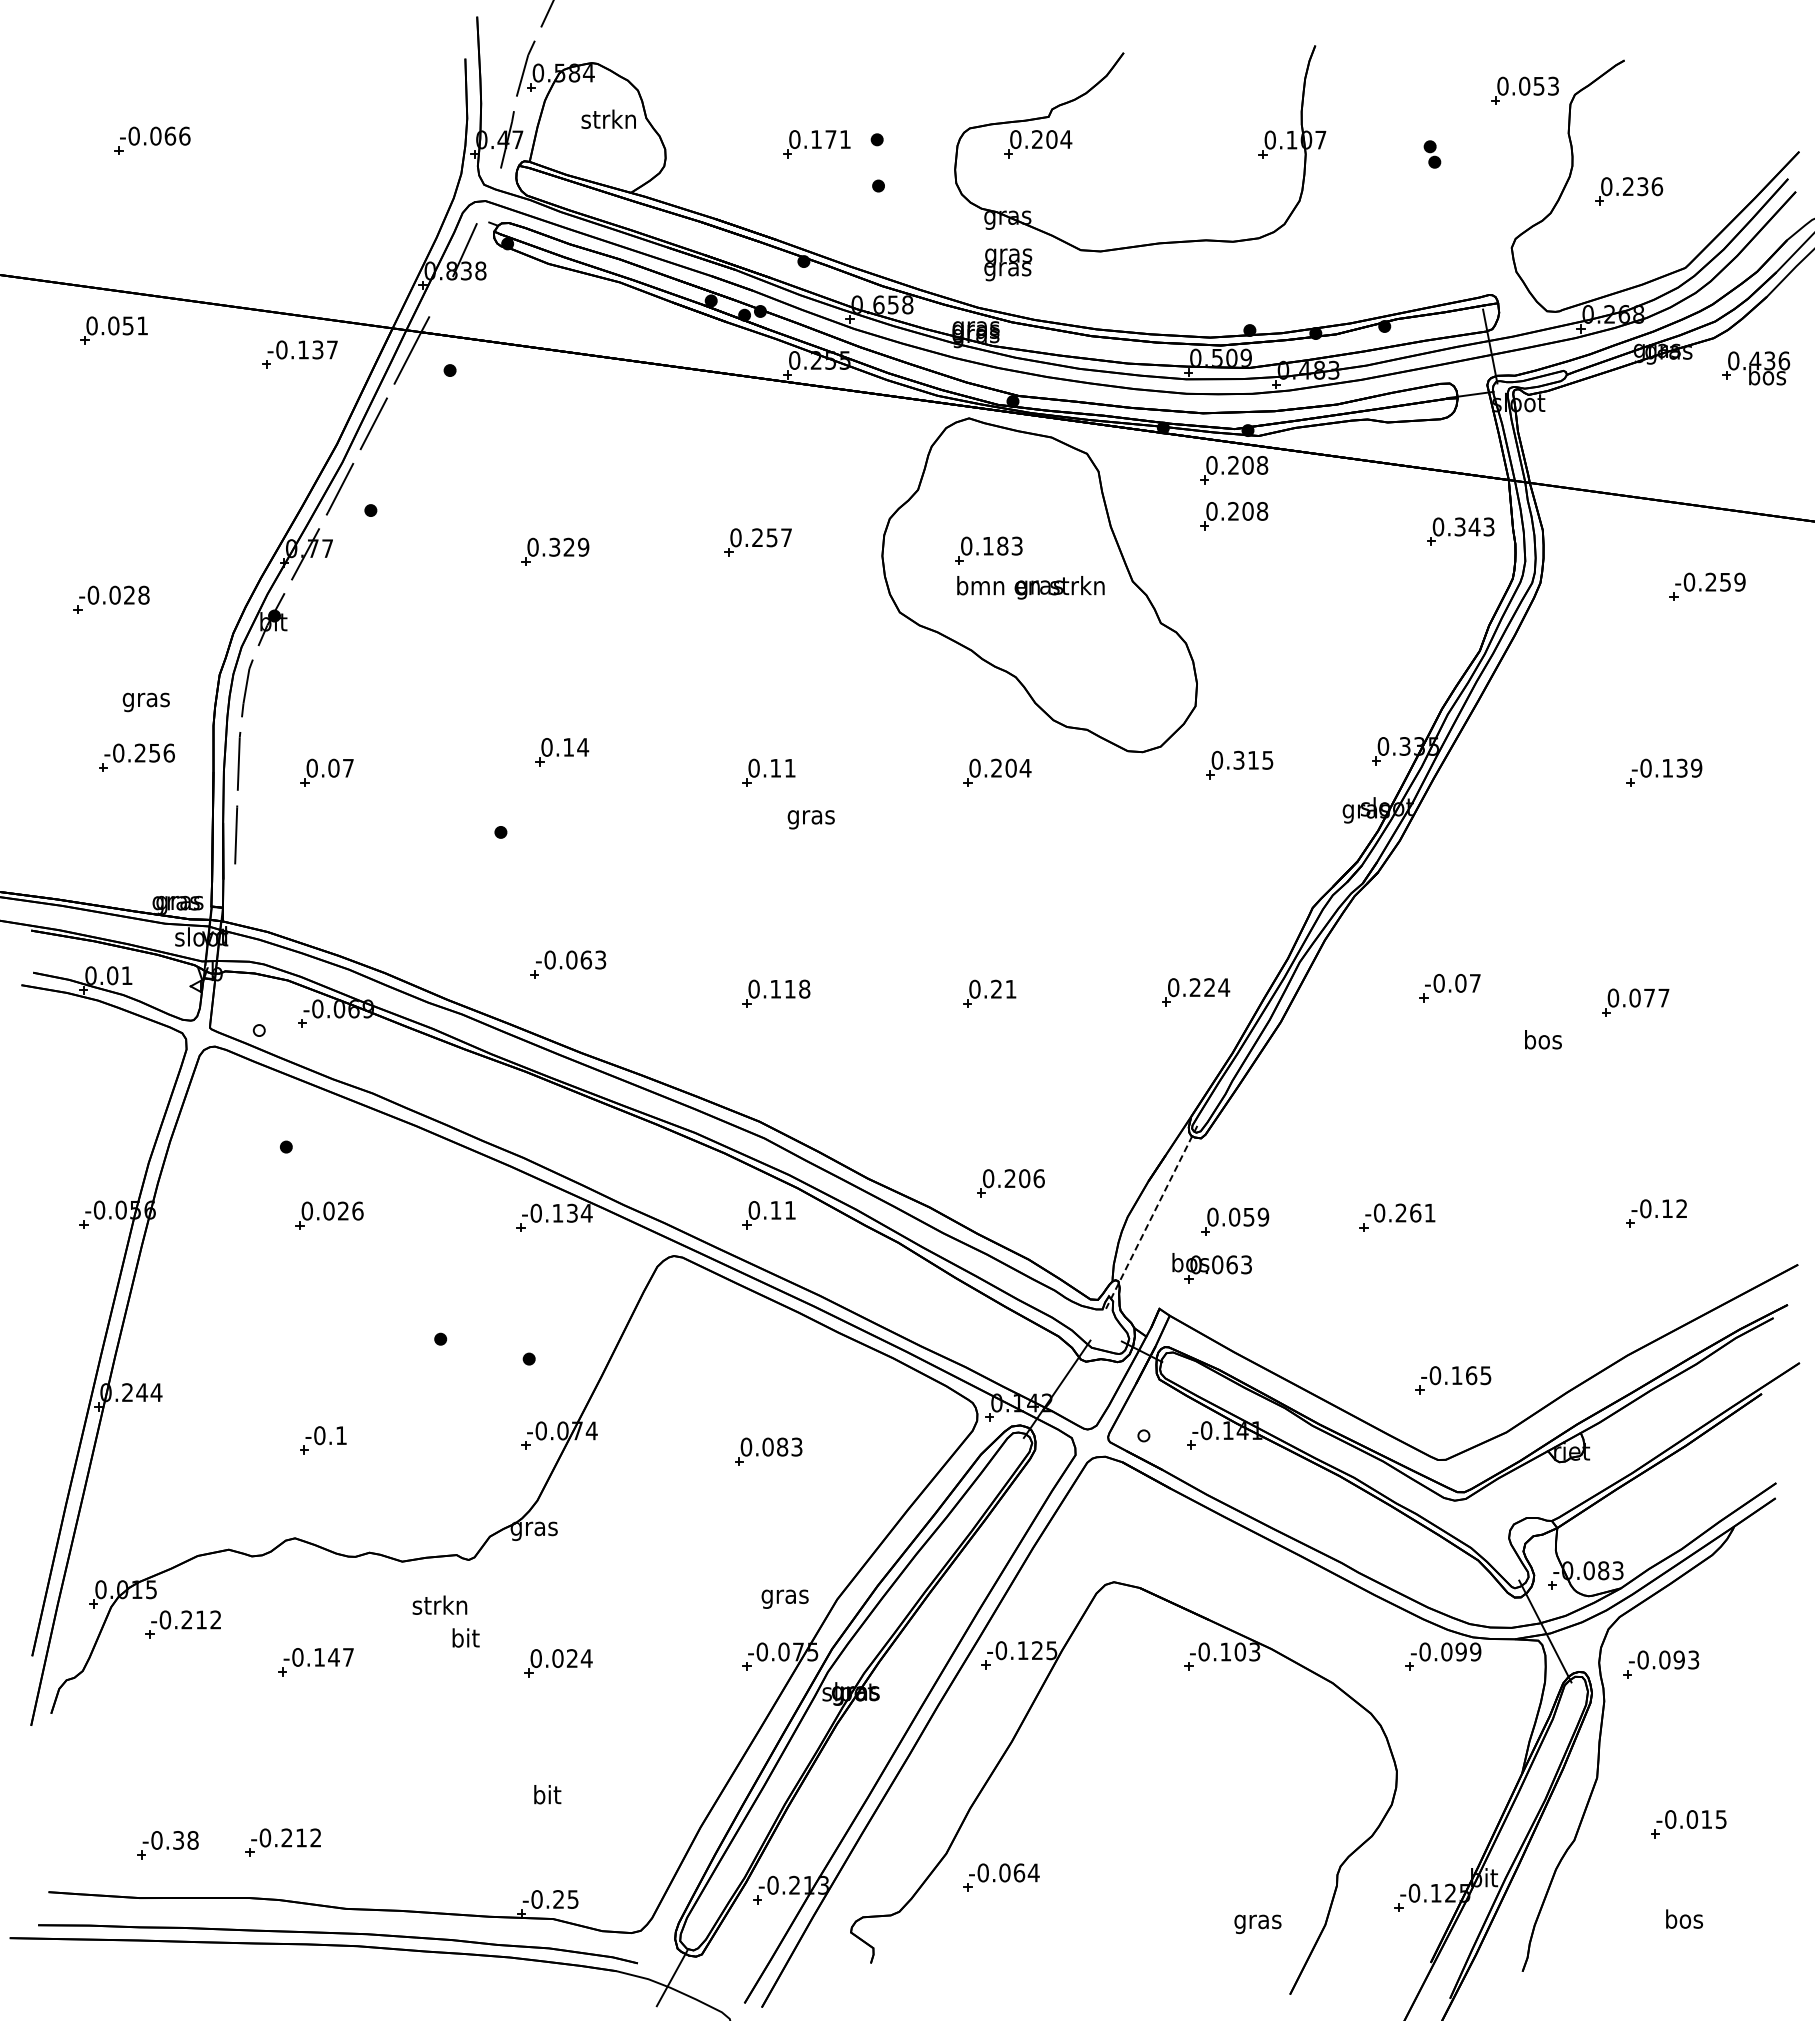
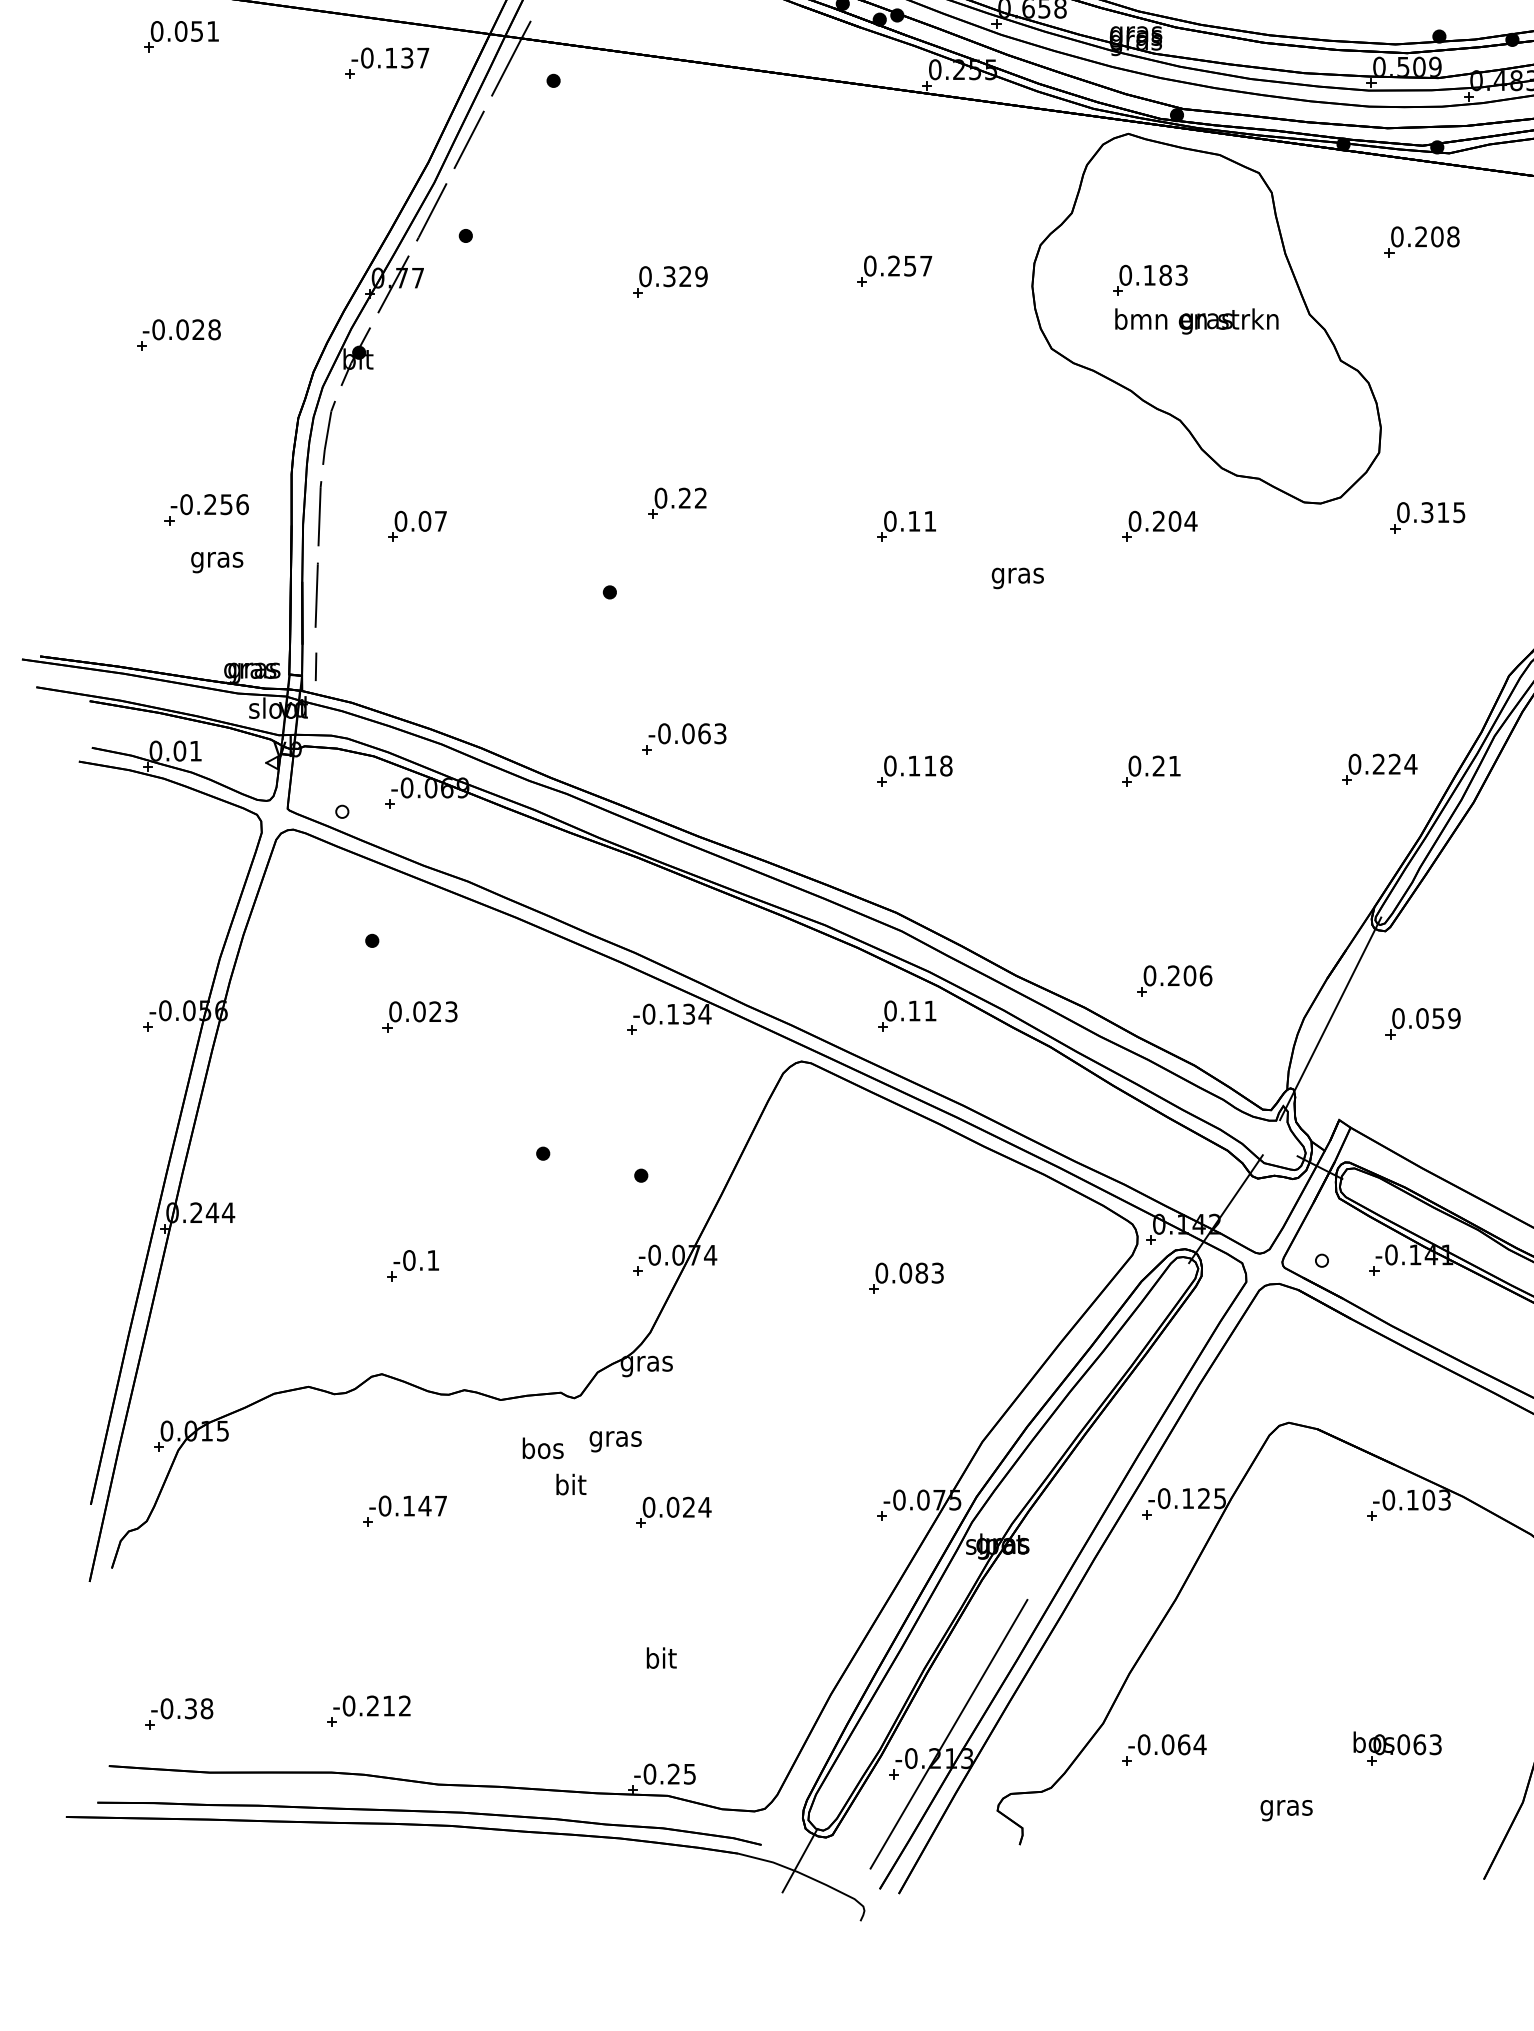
part: (1234, 470) -> (1422, 191), removed
text: (145, 702) -> (216, 562), moved
text: (576, 746) -> (693, 497), 0.14 -> 0.22
text: (810, 819) -> (1016, 578), moved
line: (235, 899) -> (315, 666), added
text: (357, 1210) -> (451, 1011), 0.026 -> 0.023
line: (1151, 1217) -> (1330, 1018), dashed -> solid
part: (1211, 1268) -> (1396, 1748), moved
text: (784, 1598) -> (614, 1440), moved
text: (439, 1604) -> (541, 1447), strkn -> bos
part: (182, 1624) -> (257, 1469), removed
part: (167, 1845) -> (178, 1714), moved
line: (806, 1863) -> (948, 1734), added
text: (1257, 1923) -> (1286, 1809), moved

